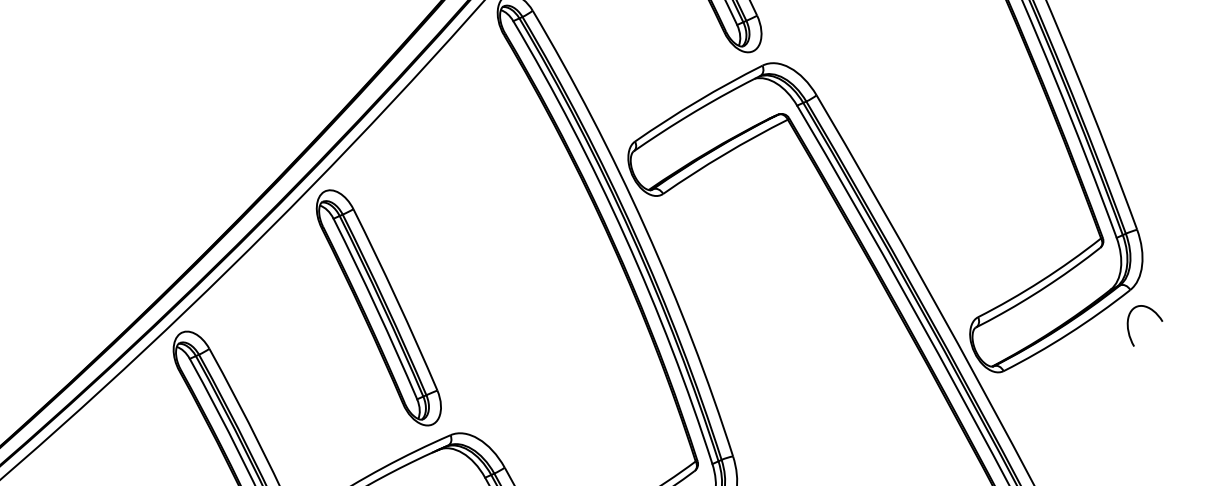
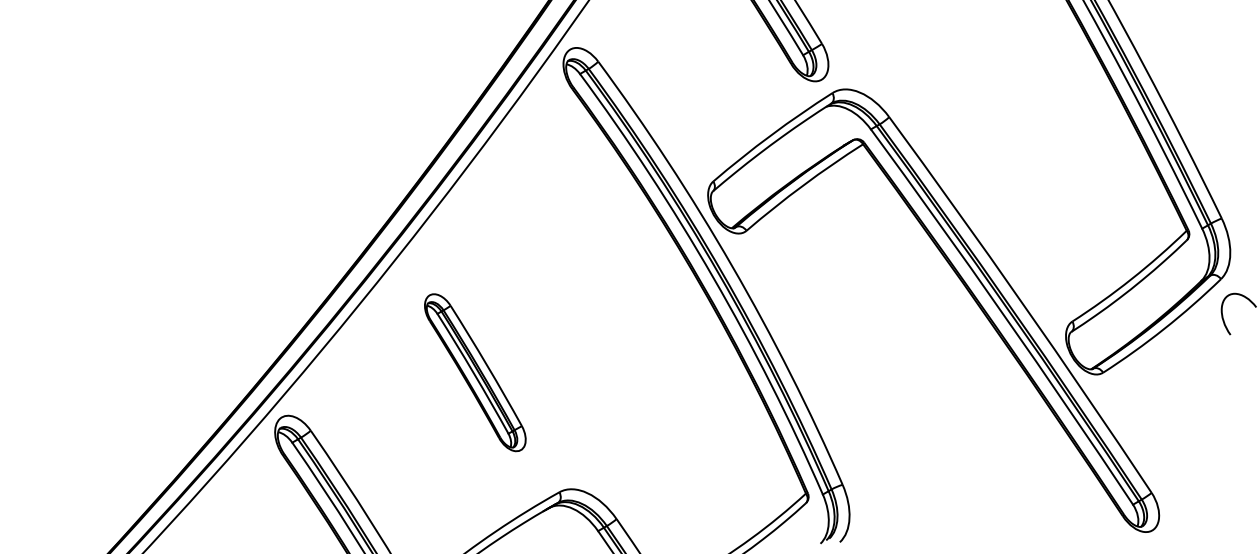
part: (379, 307) -> (475, 372), size x0.7

